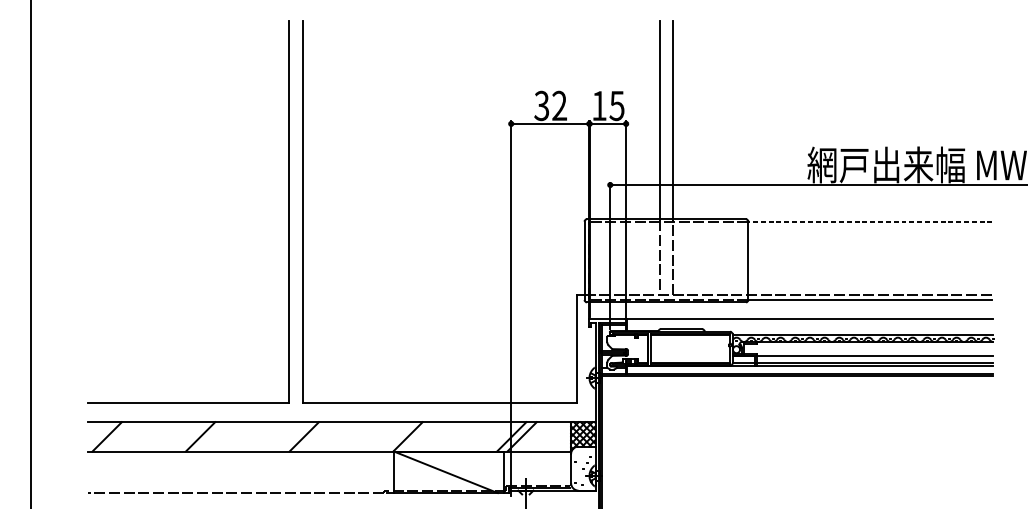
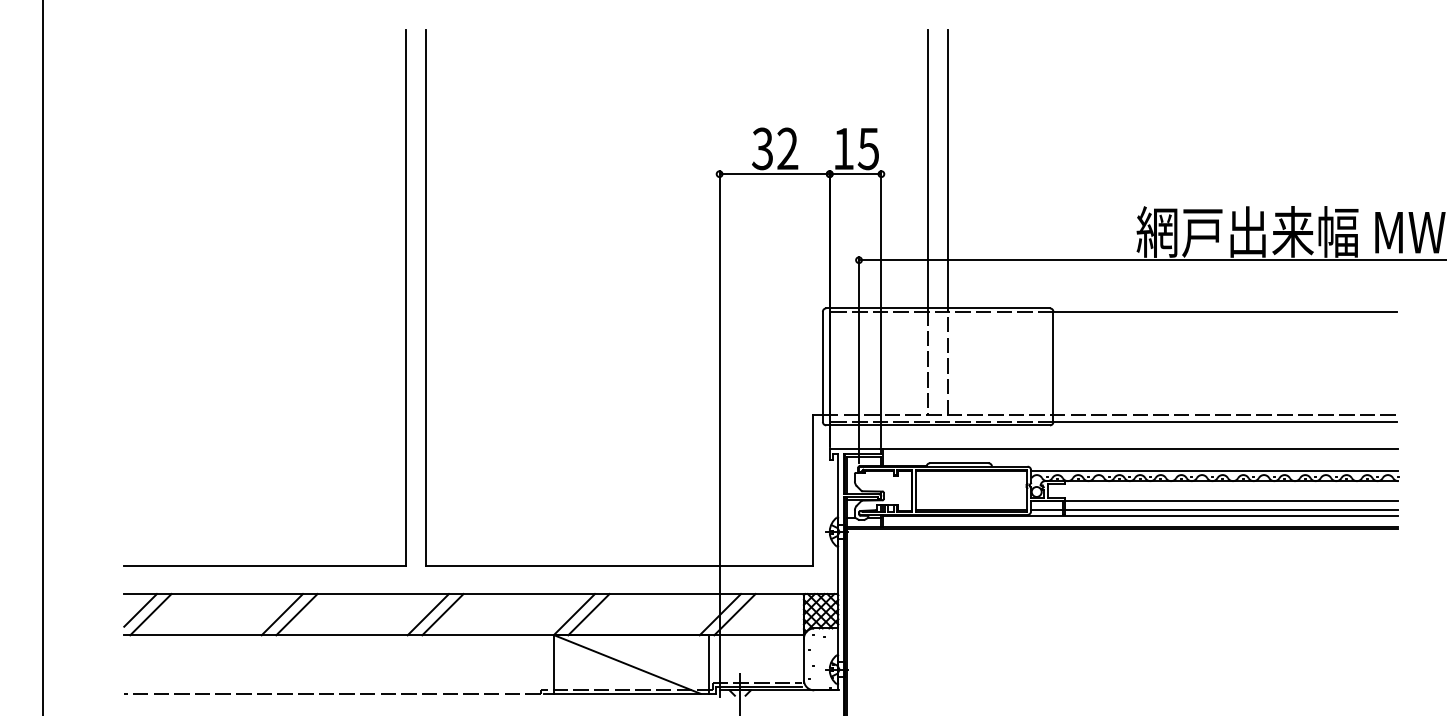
line: (870, 221) -> (1225, 311), dashed -> solid
line: (99, 433) -> (140, 610), added
line: (210, 436) -> (296, 614), added
line: (314, 436) -> (442, 614), added
line: (418, 436) -> (588, 614), added

